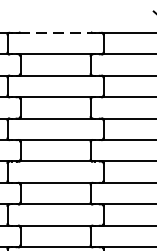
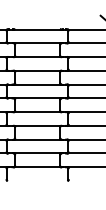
line: (55, 32) -> (37, 29), dashed -> solid

